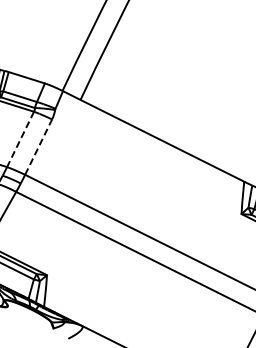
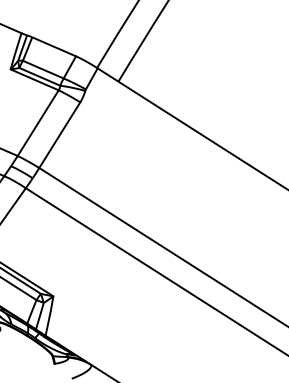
line: (20, 139) -> (38, 123), dashed -> solid
line: (38, 147) -> (59, 135), dashed -> solid

